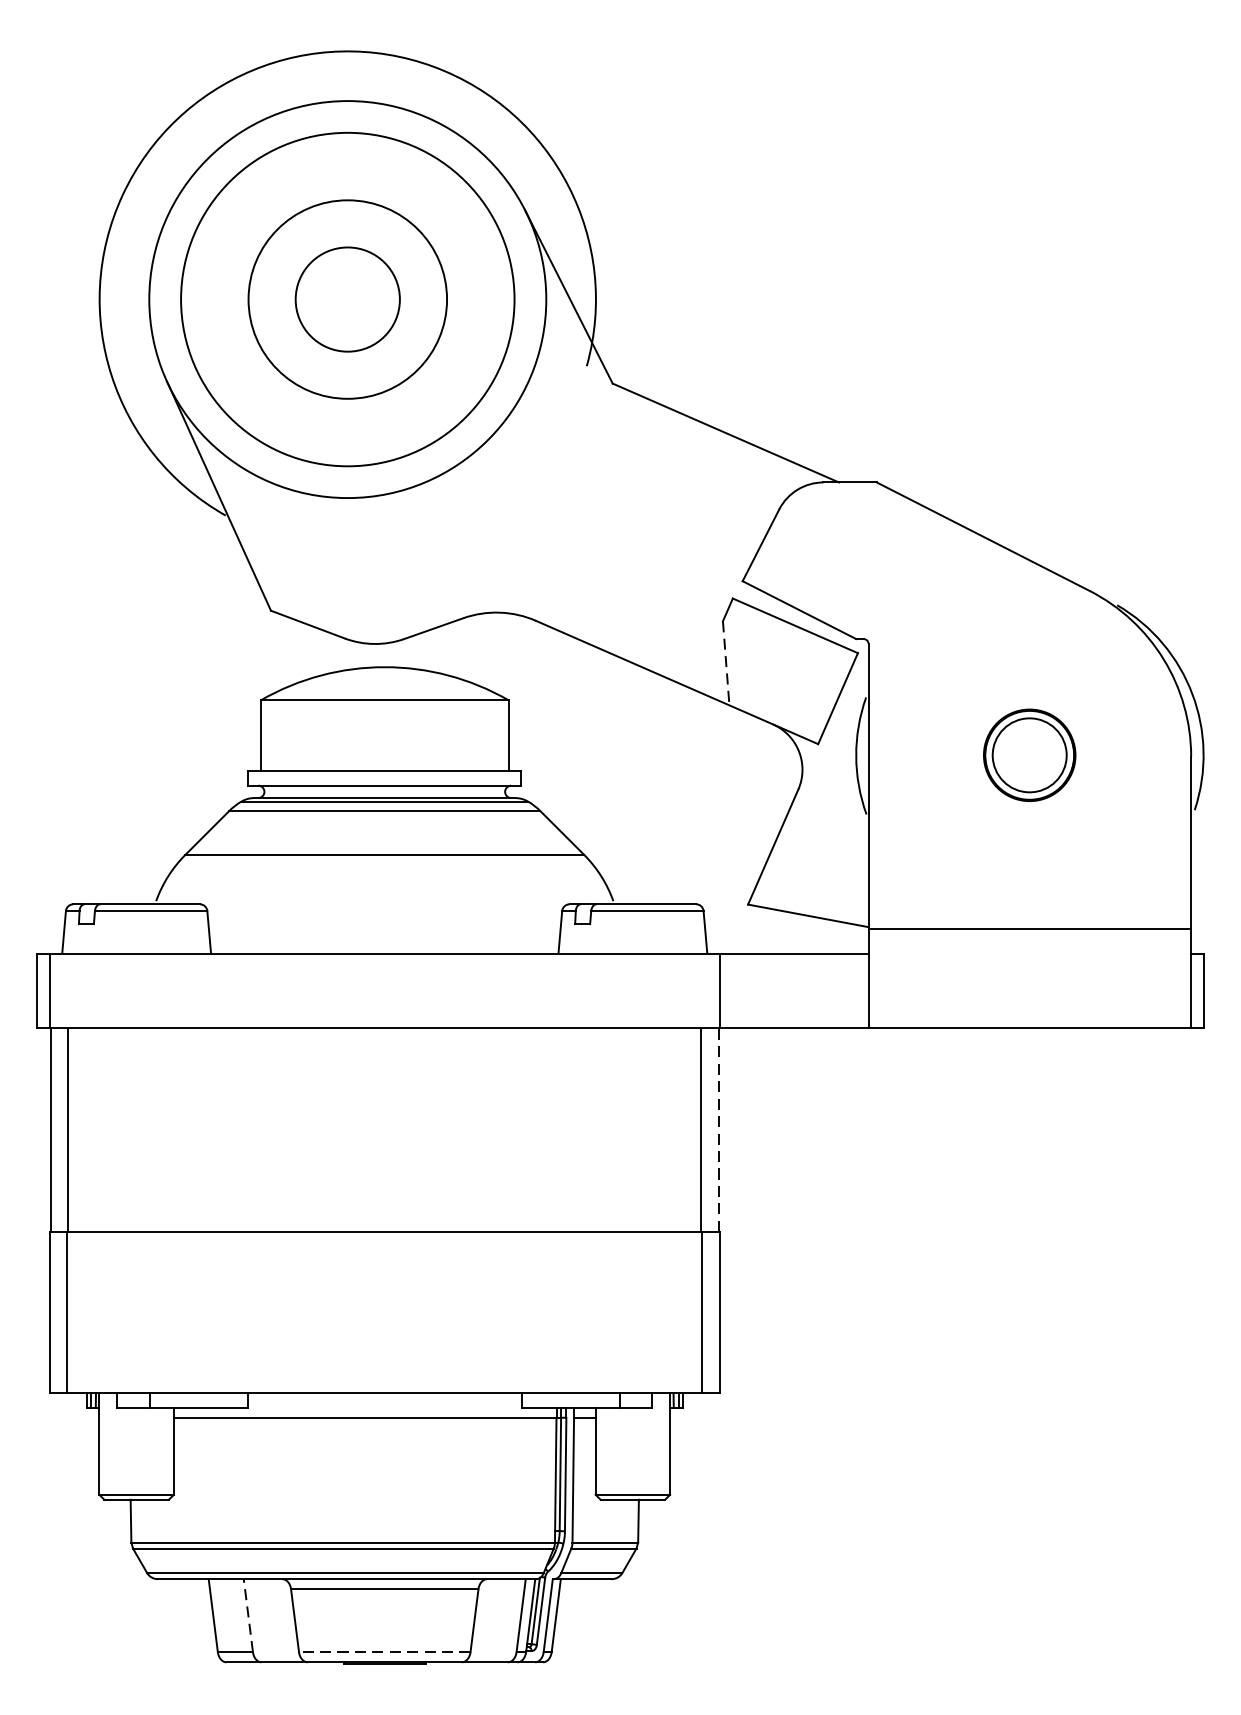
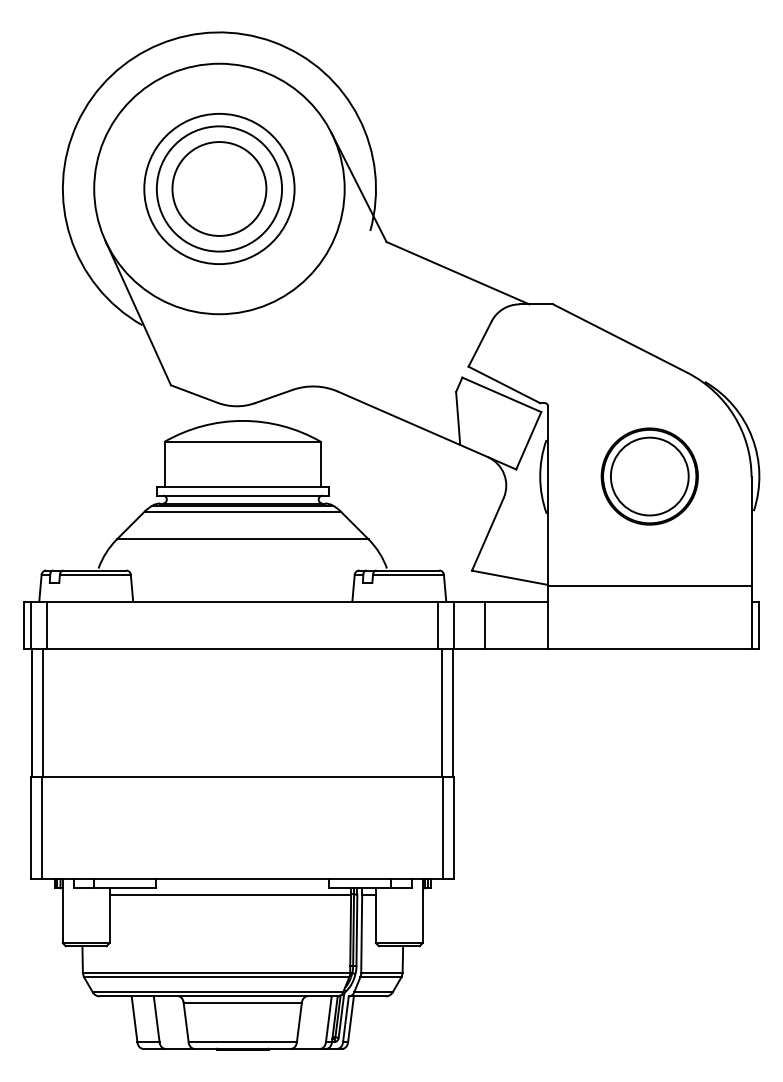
circle: (347, 298) -> (219, 188), size x0.71
circle: (347, 298) -> (219, 188), size x1.43
line: (726, 663) -> (458, 418), dashed -> solid
part: (1029, 755) -> (649, 476), size x1.67
line: (75, 989) -> (47, 624), added
line: (694, 989) -> (438, 624), added
line: (769, 989) -> (485, 624), added
line: (718, 1129) -> (453, 712), dashed -> solid
line: (248, 1614) -> (156, 1018), dashed -> solid
line: (384, 1652) -> (242, 1042), dashed -> solid

